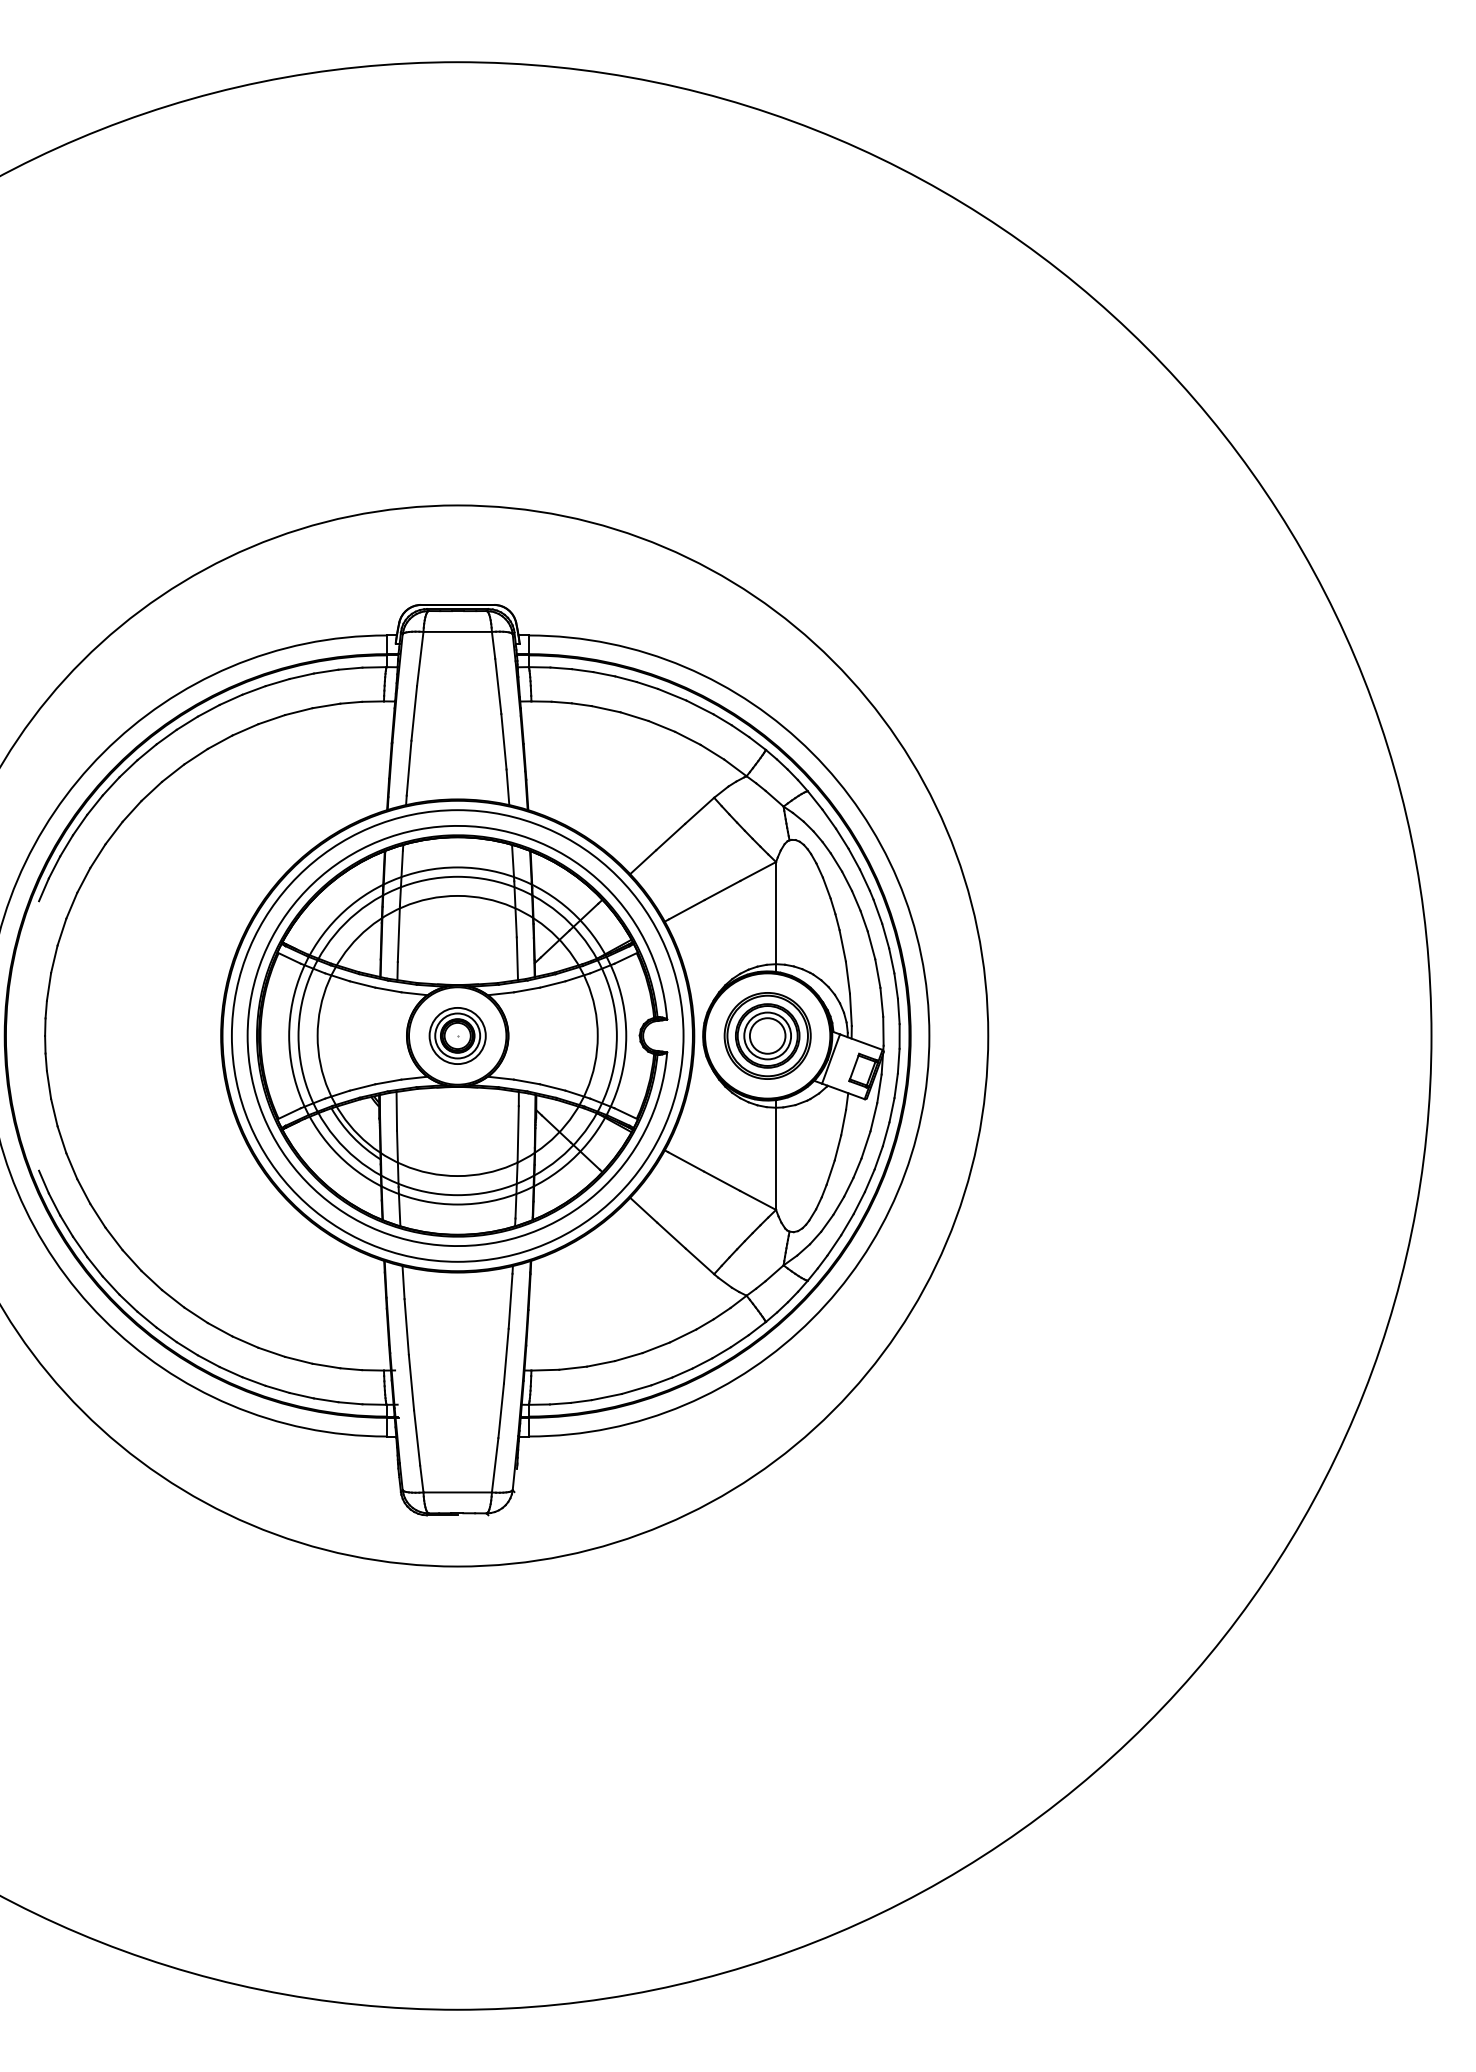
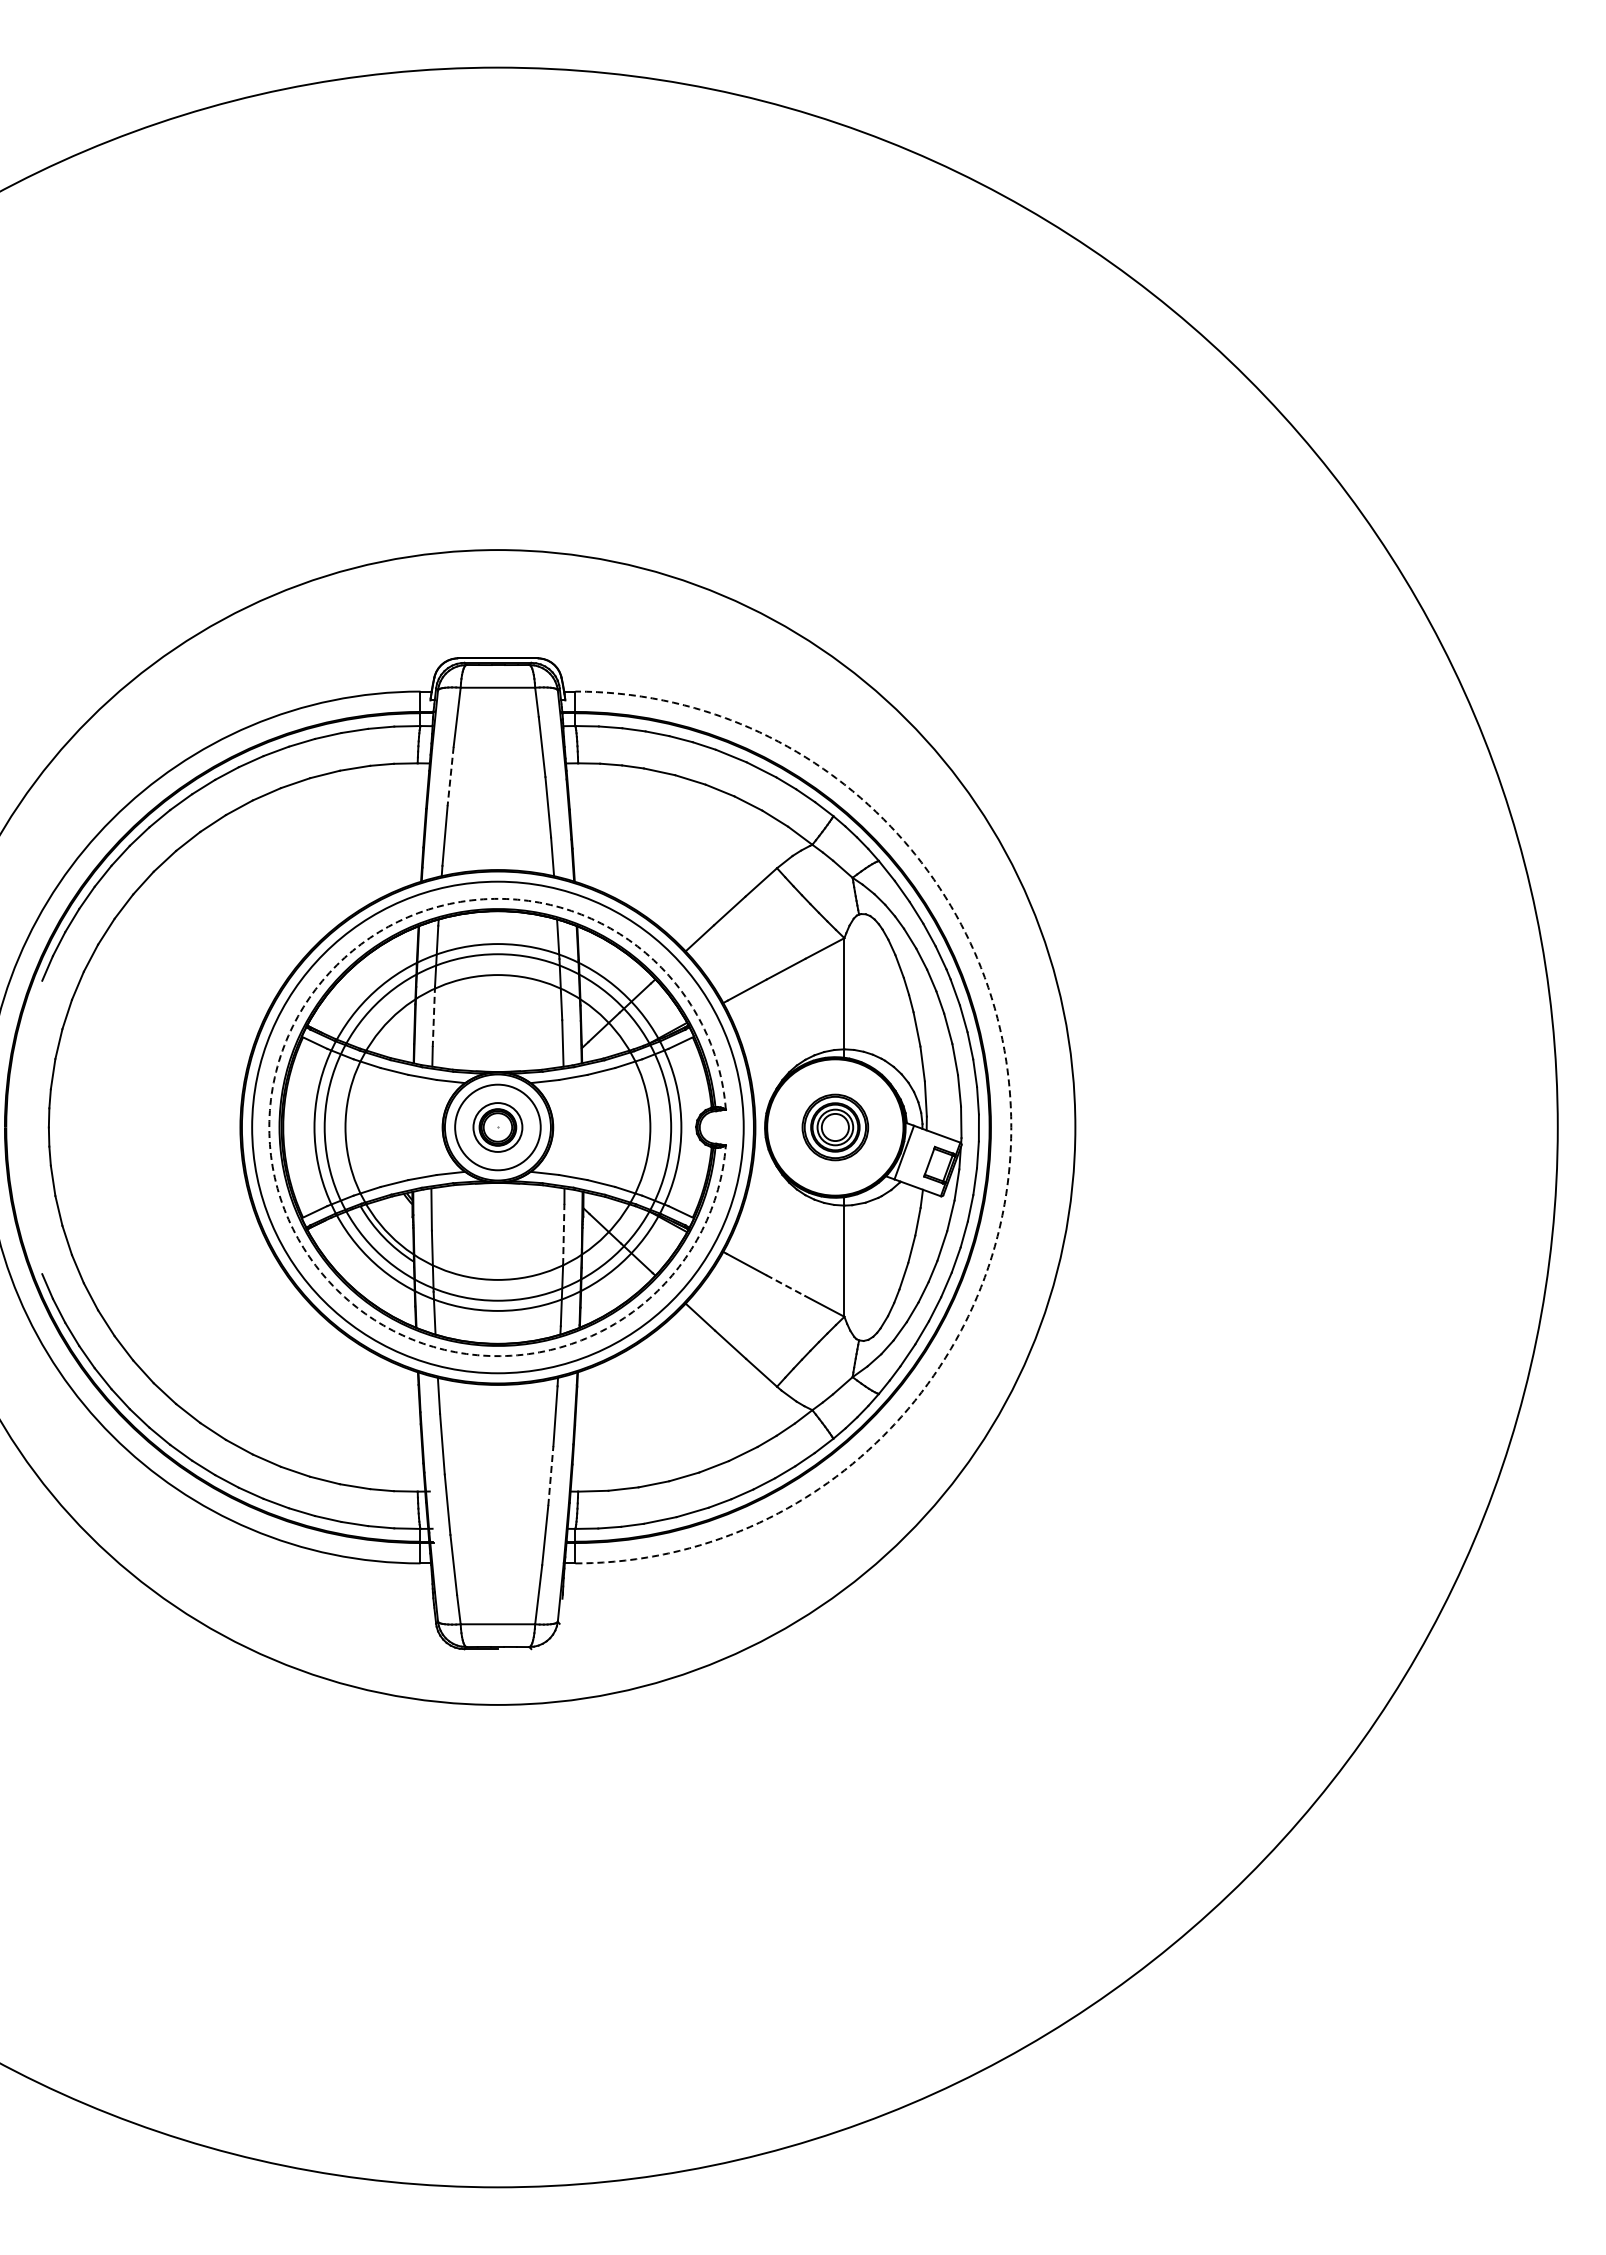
line: (414, 713) -> (450, 776), solid -> dashed
line: (398, 934) -> (433, 1016), solid -> dashed
arc: (247, 1036) -> (269, 1127), solid -> dashed
circle: (457, 1036) -> (497, 1127), size x1.4
part: (767, 1036) -> (835, 1127), size x0.7
arc: (929, 1036) -> (1011, 1127), solid -> dashed
line: (517, 1134) -> (563, 1234), solid -> dashed
line: (722, 1181) -> (786, 1285), solid -> dashed
line: (506, 1356) -> (550, 1476), solid -> dashed

